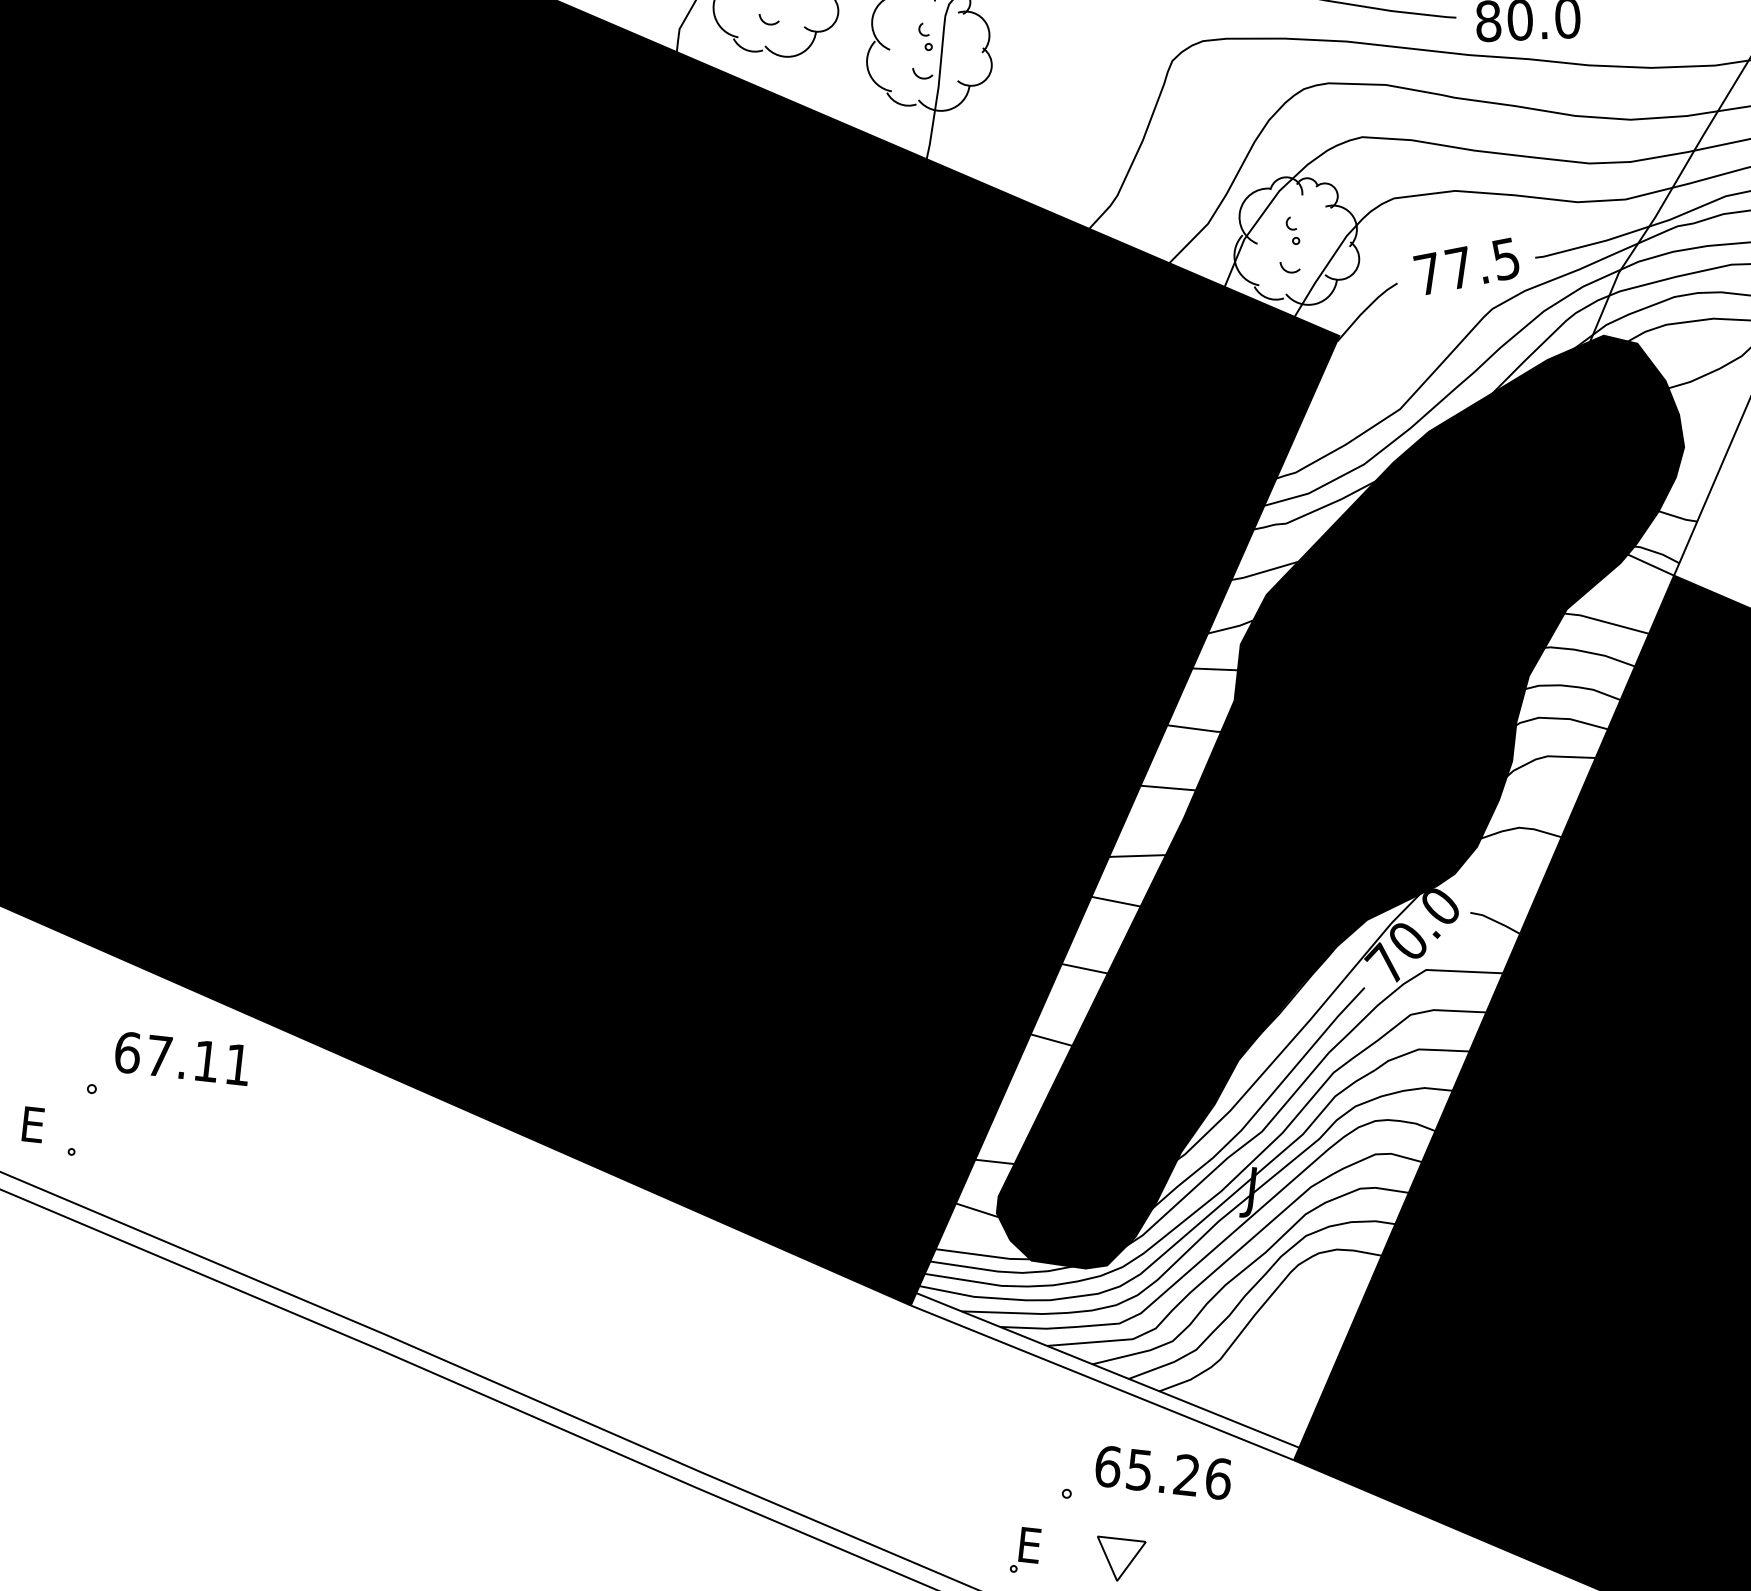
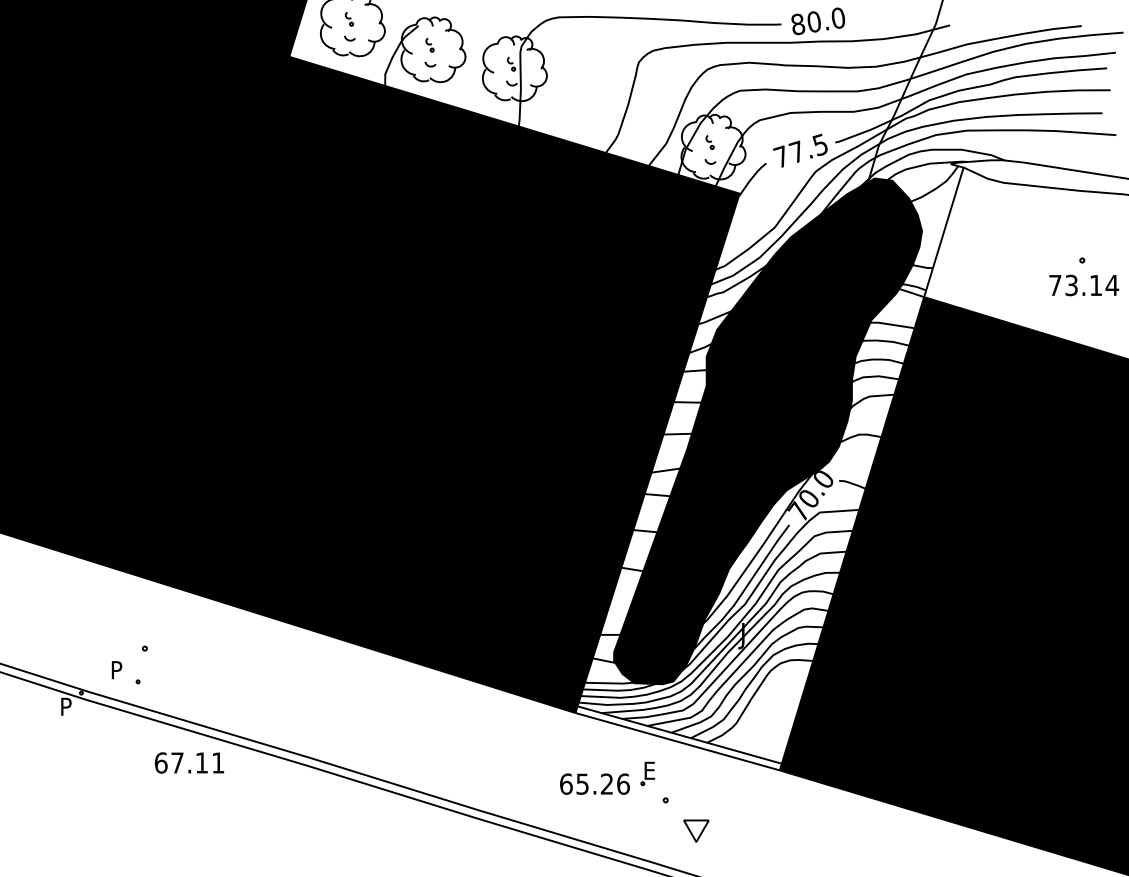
text: (182, 1057) -> (189, 762), moved
text: (36, 1125) -> (118, 670), E -> P
text: (1162, 1471) -> (594, 783), moved
part: (1024, 1550) -> (647, 773), moved

